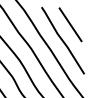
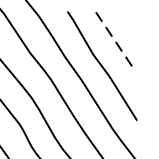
line: (70, 24) -> (114, 39), solid -> dashed

